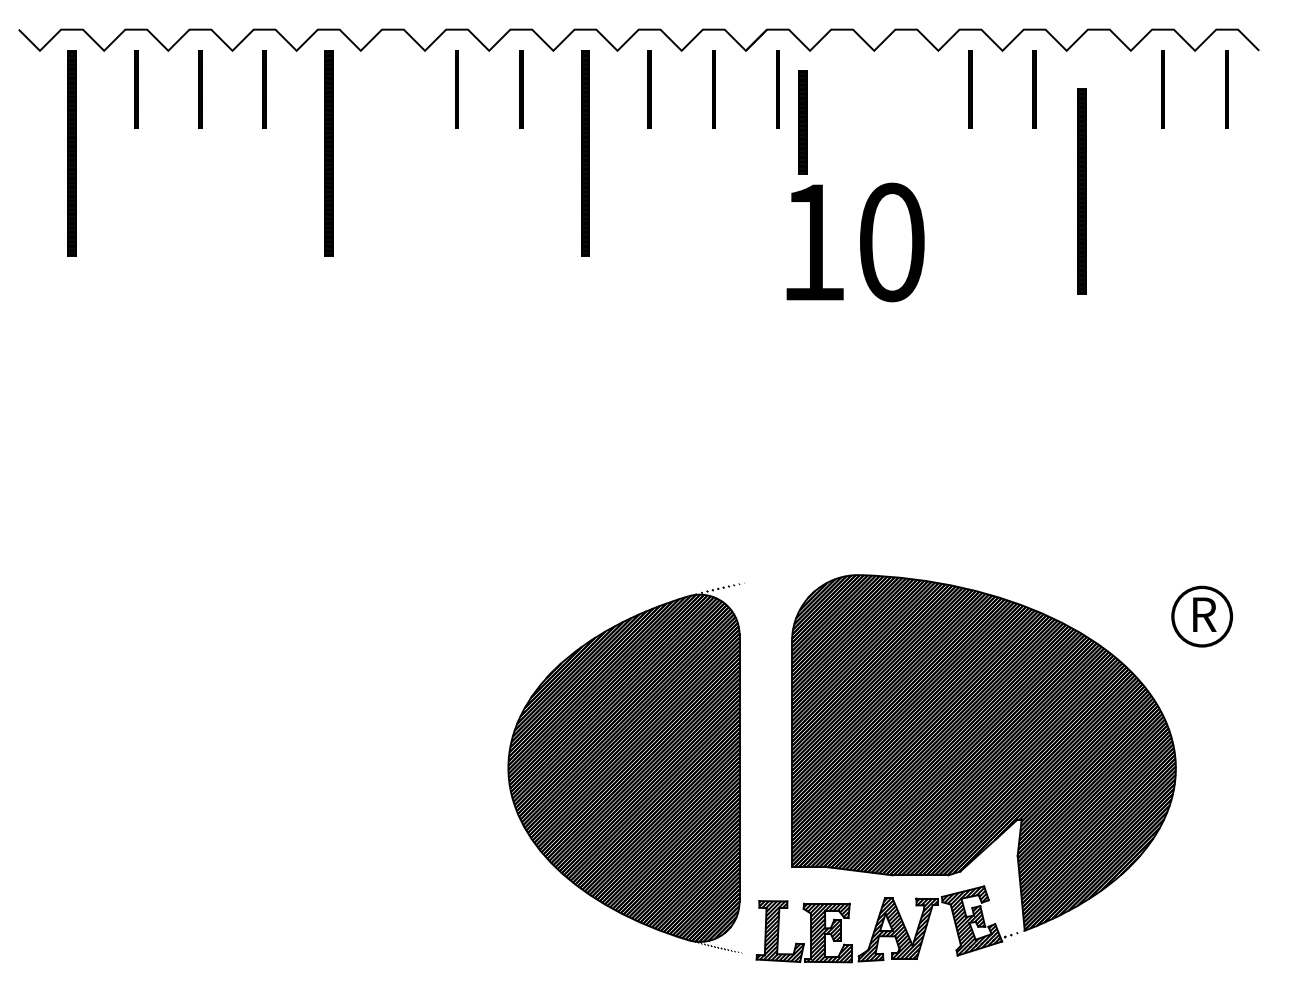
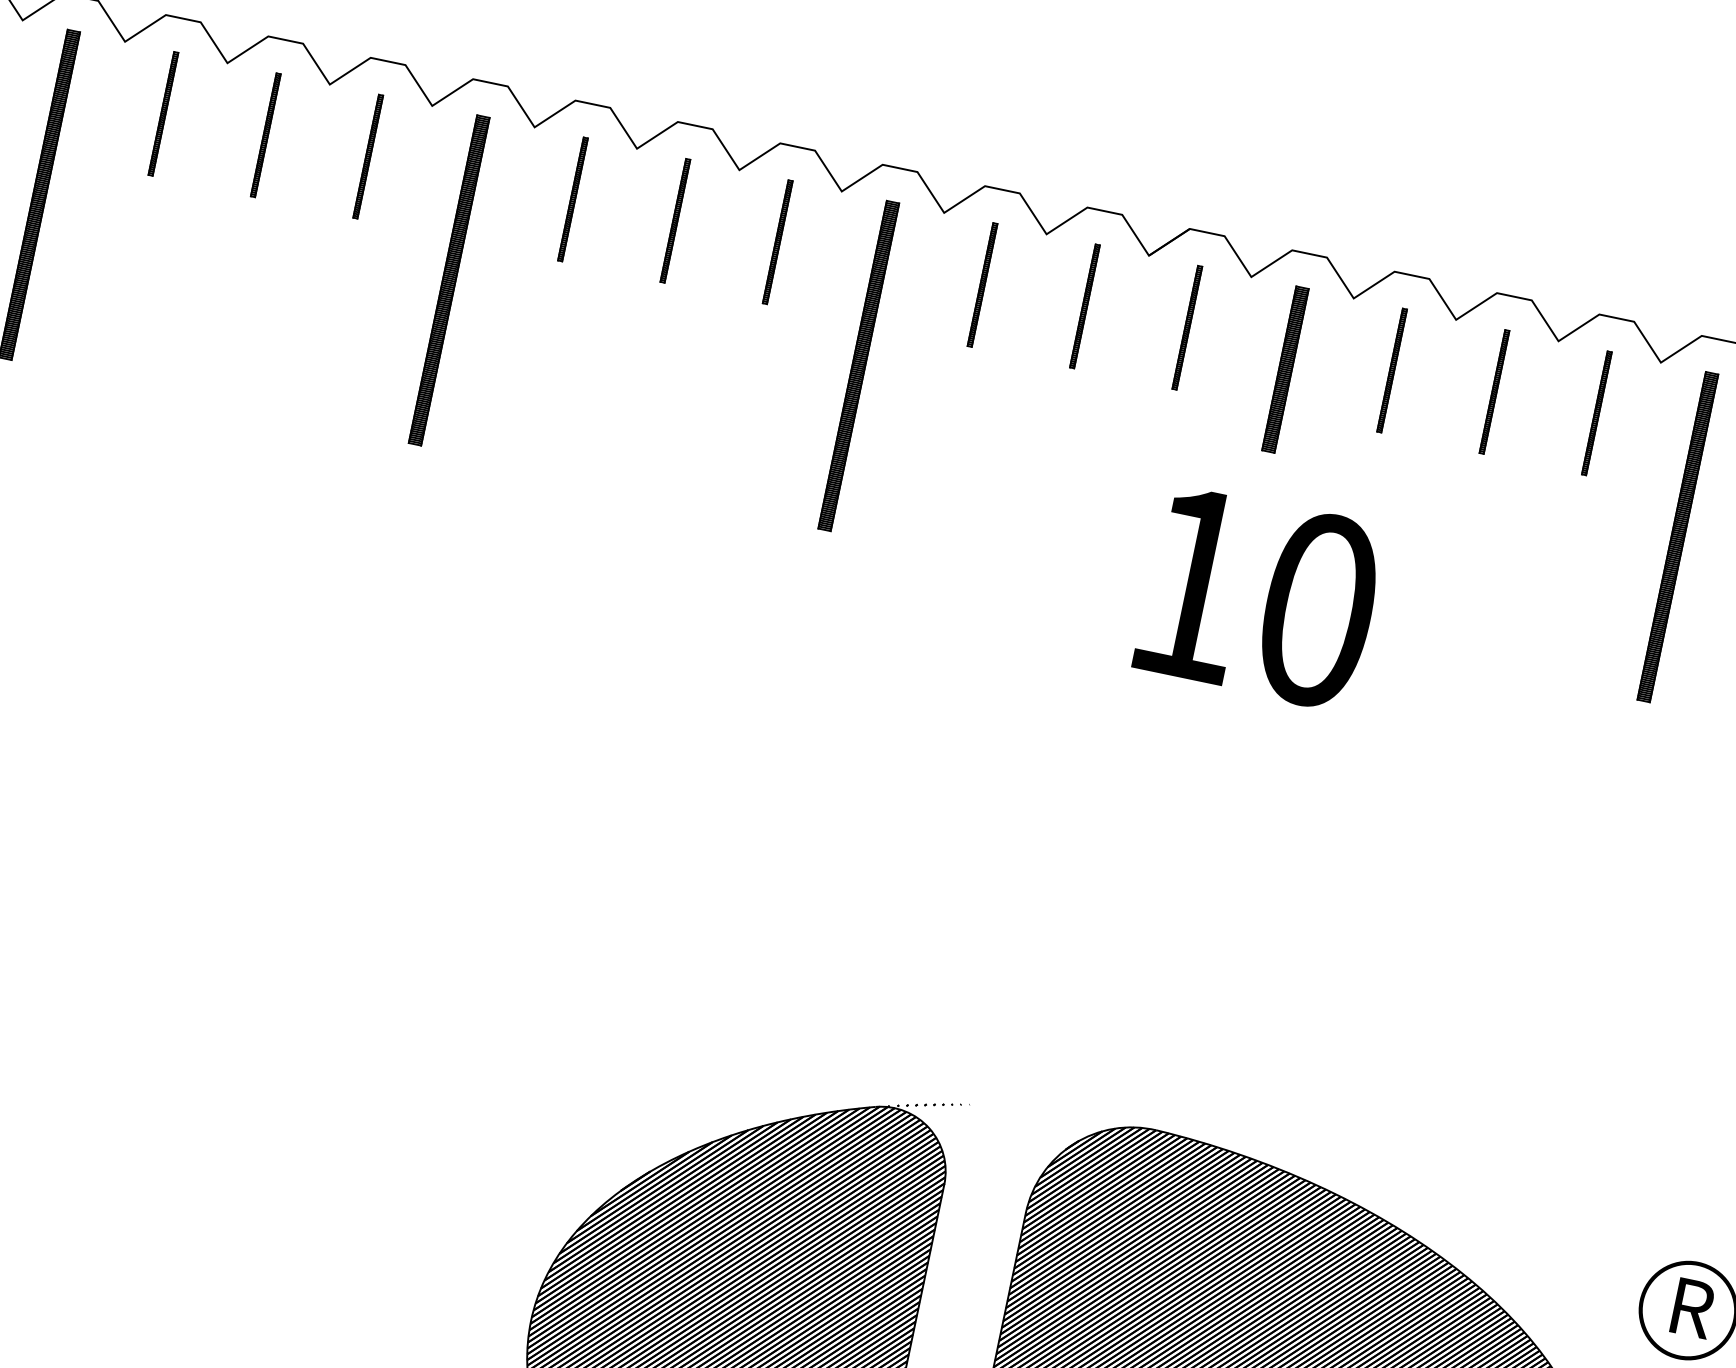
line: (392, 89) -> (572, 199), added
line: (906, 89) -> (1392, 370), added
part: (802, 122) -> (1284, 369), moved
part: (1081, 191) -> (1677, 537), moved

